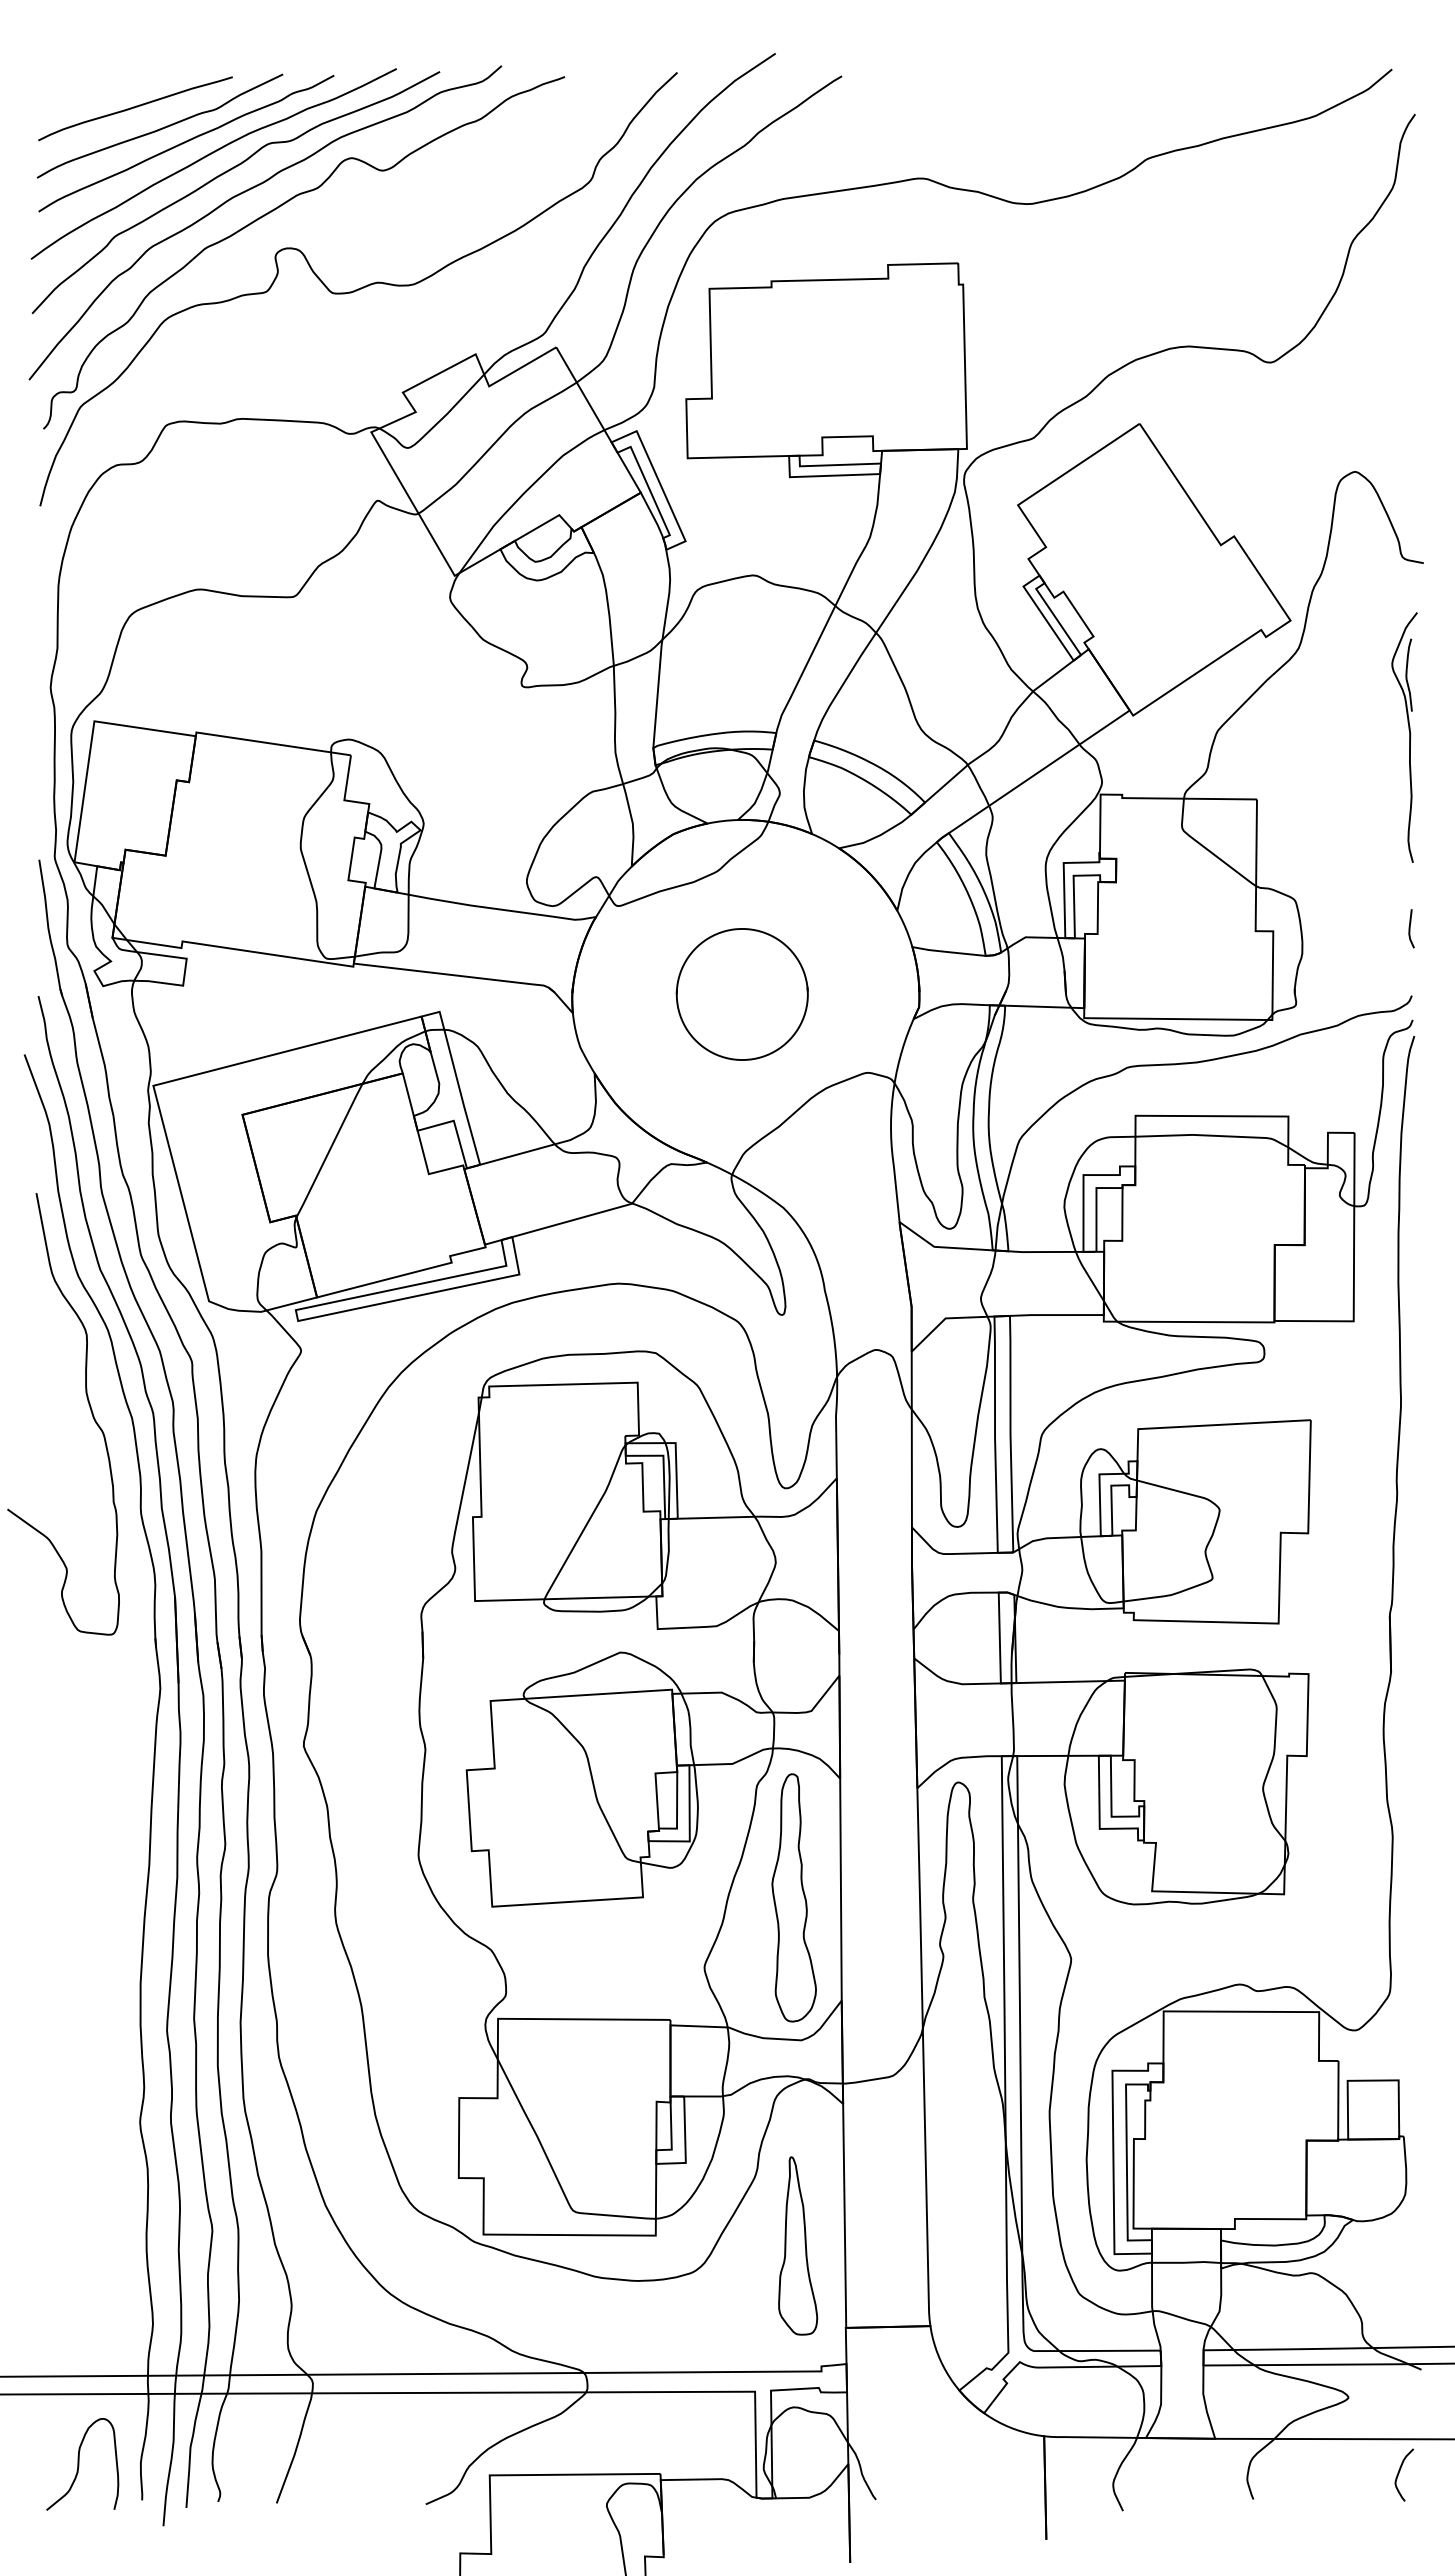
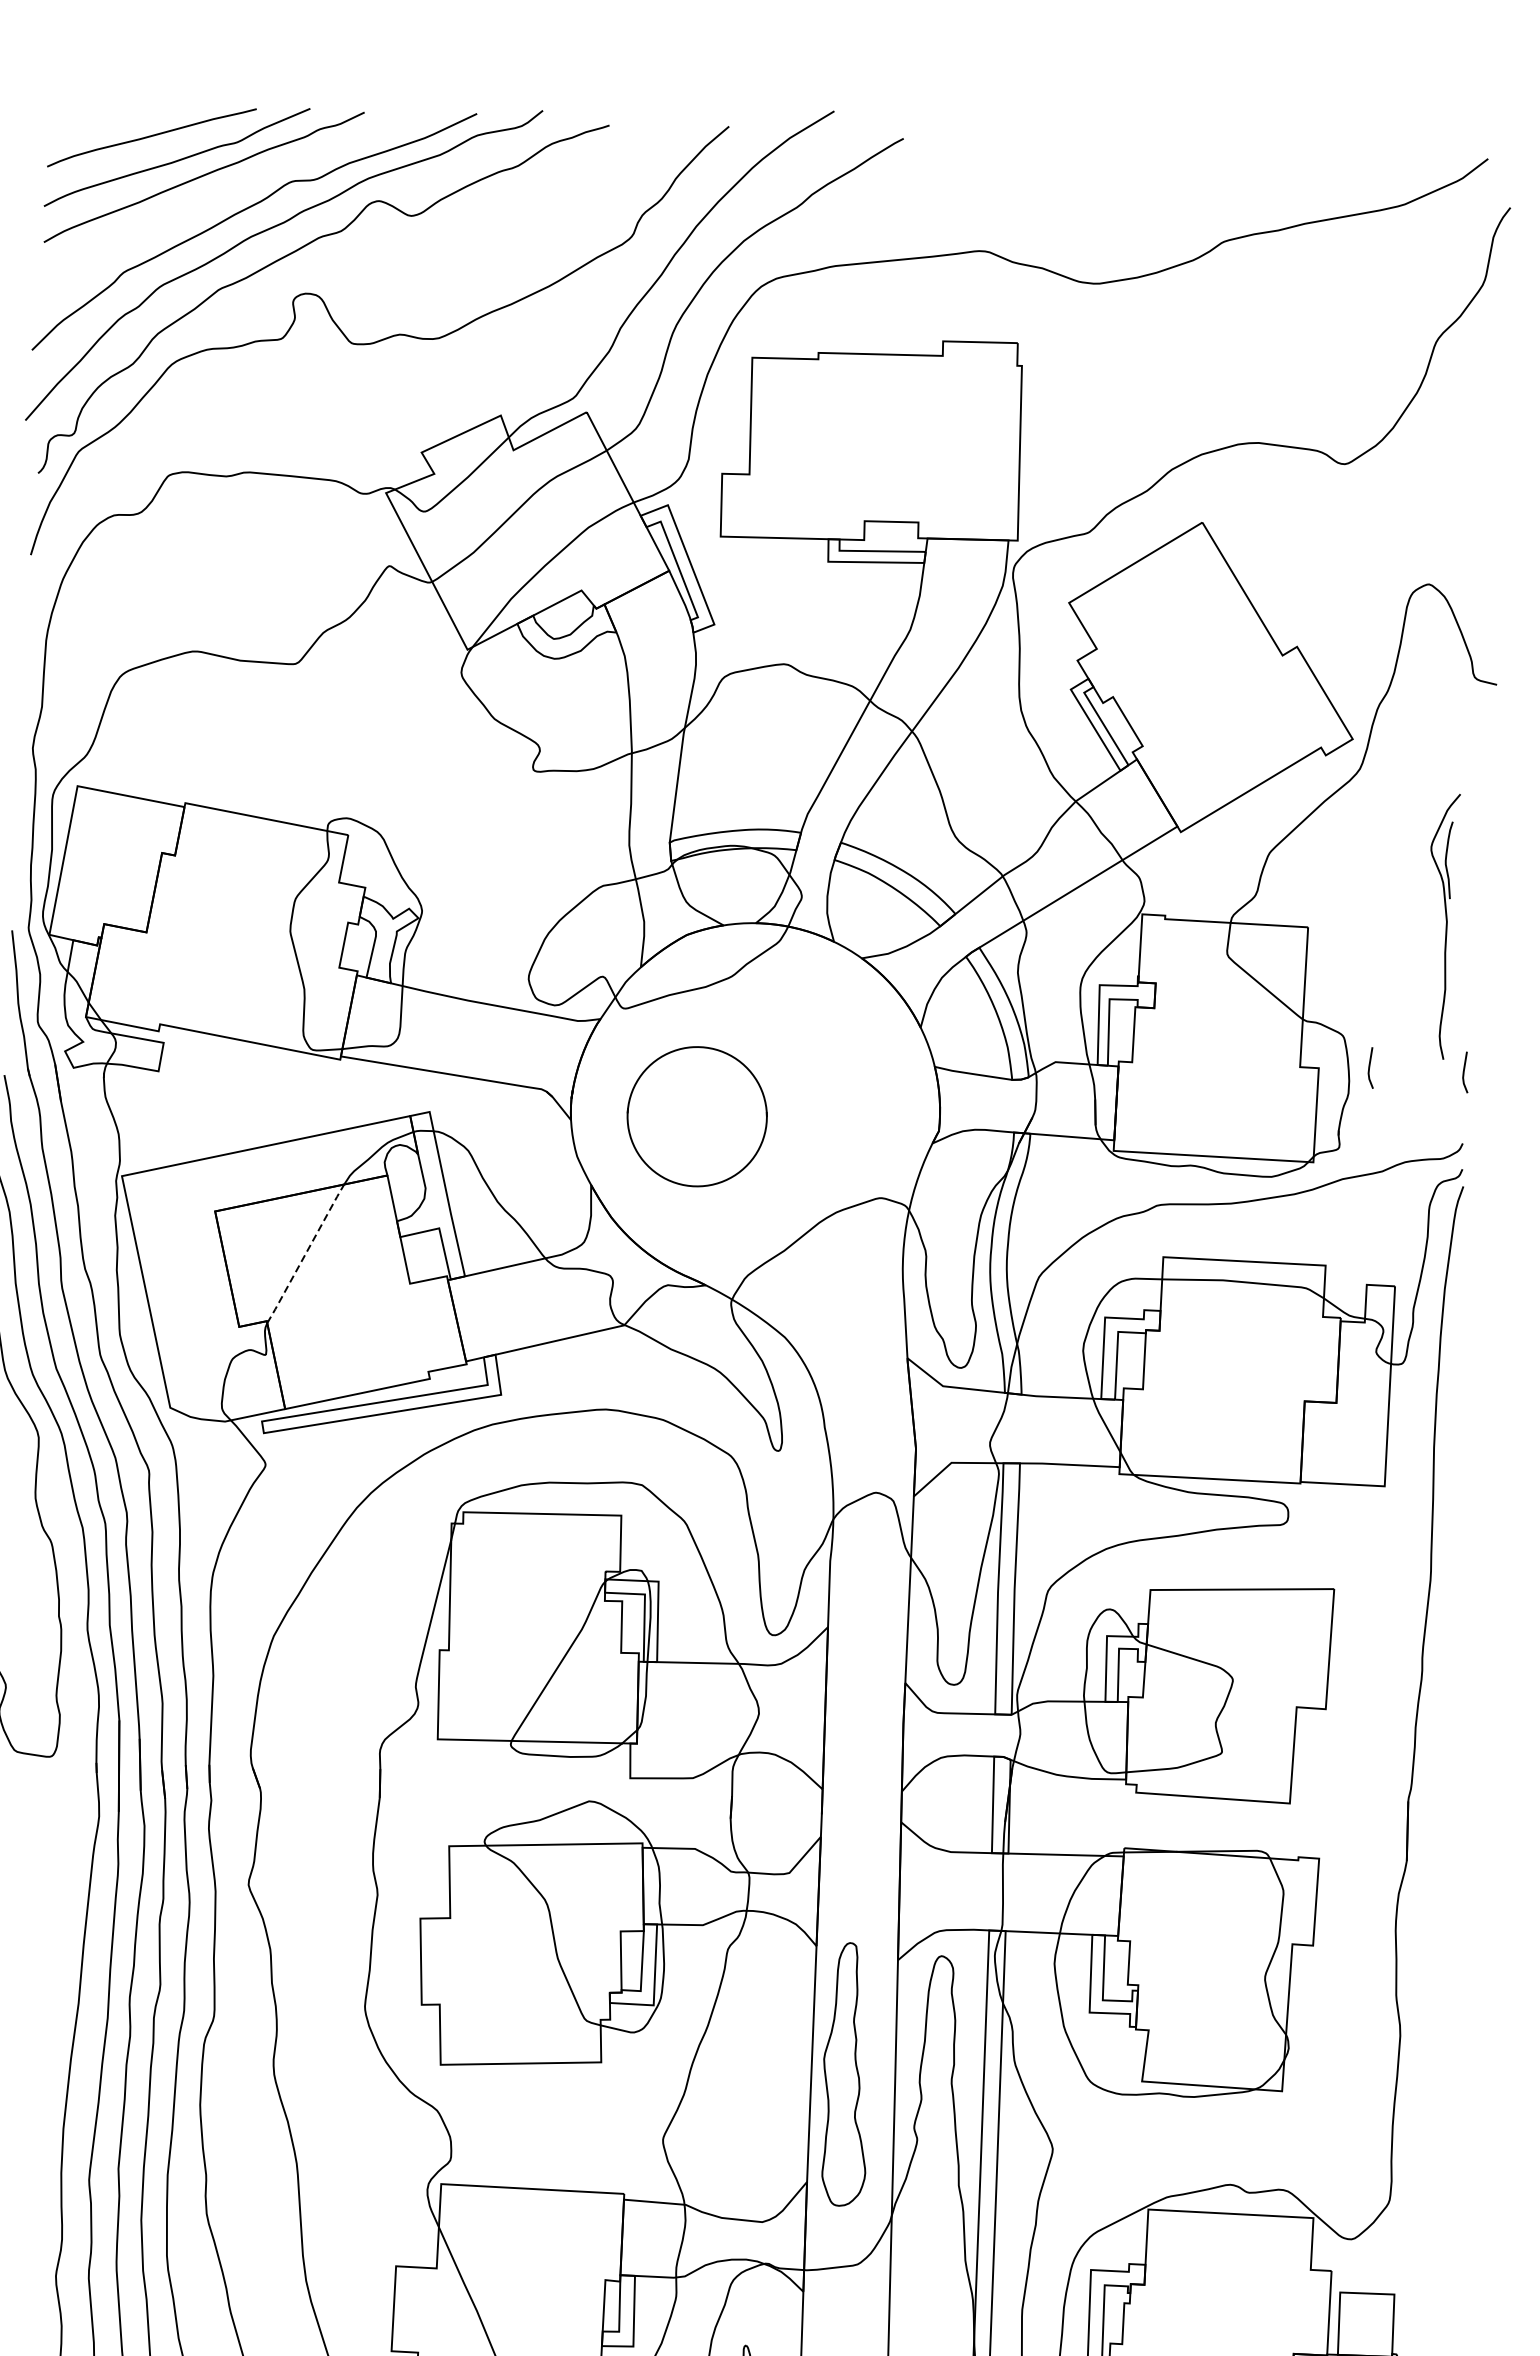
curve: (208, 156) -> (227, 192), removed
part: (1404, 737) -> (1440, 926), moved
line: (1321, 928) -> (1370, 1067), added
part: (741, 994) -> (696, 1116), moved
line: (329, 1150) -> (305, 1253), solid -> dashed
part: (793, 1897) -> (845, 2074), moved

